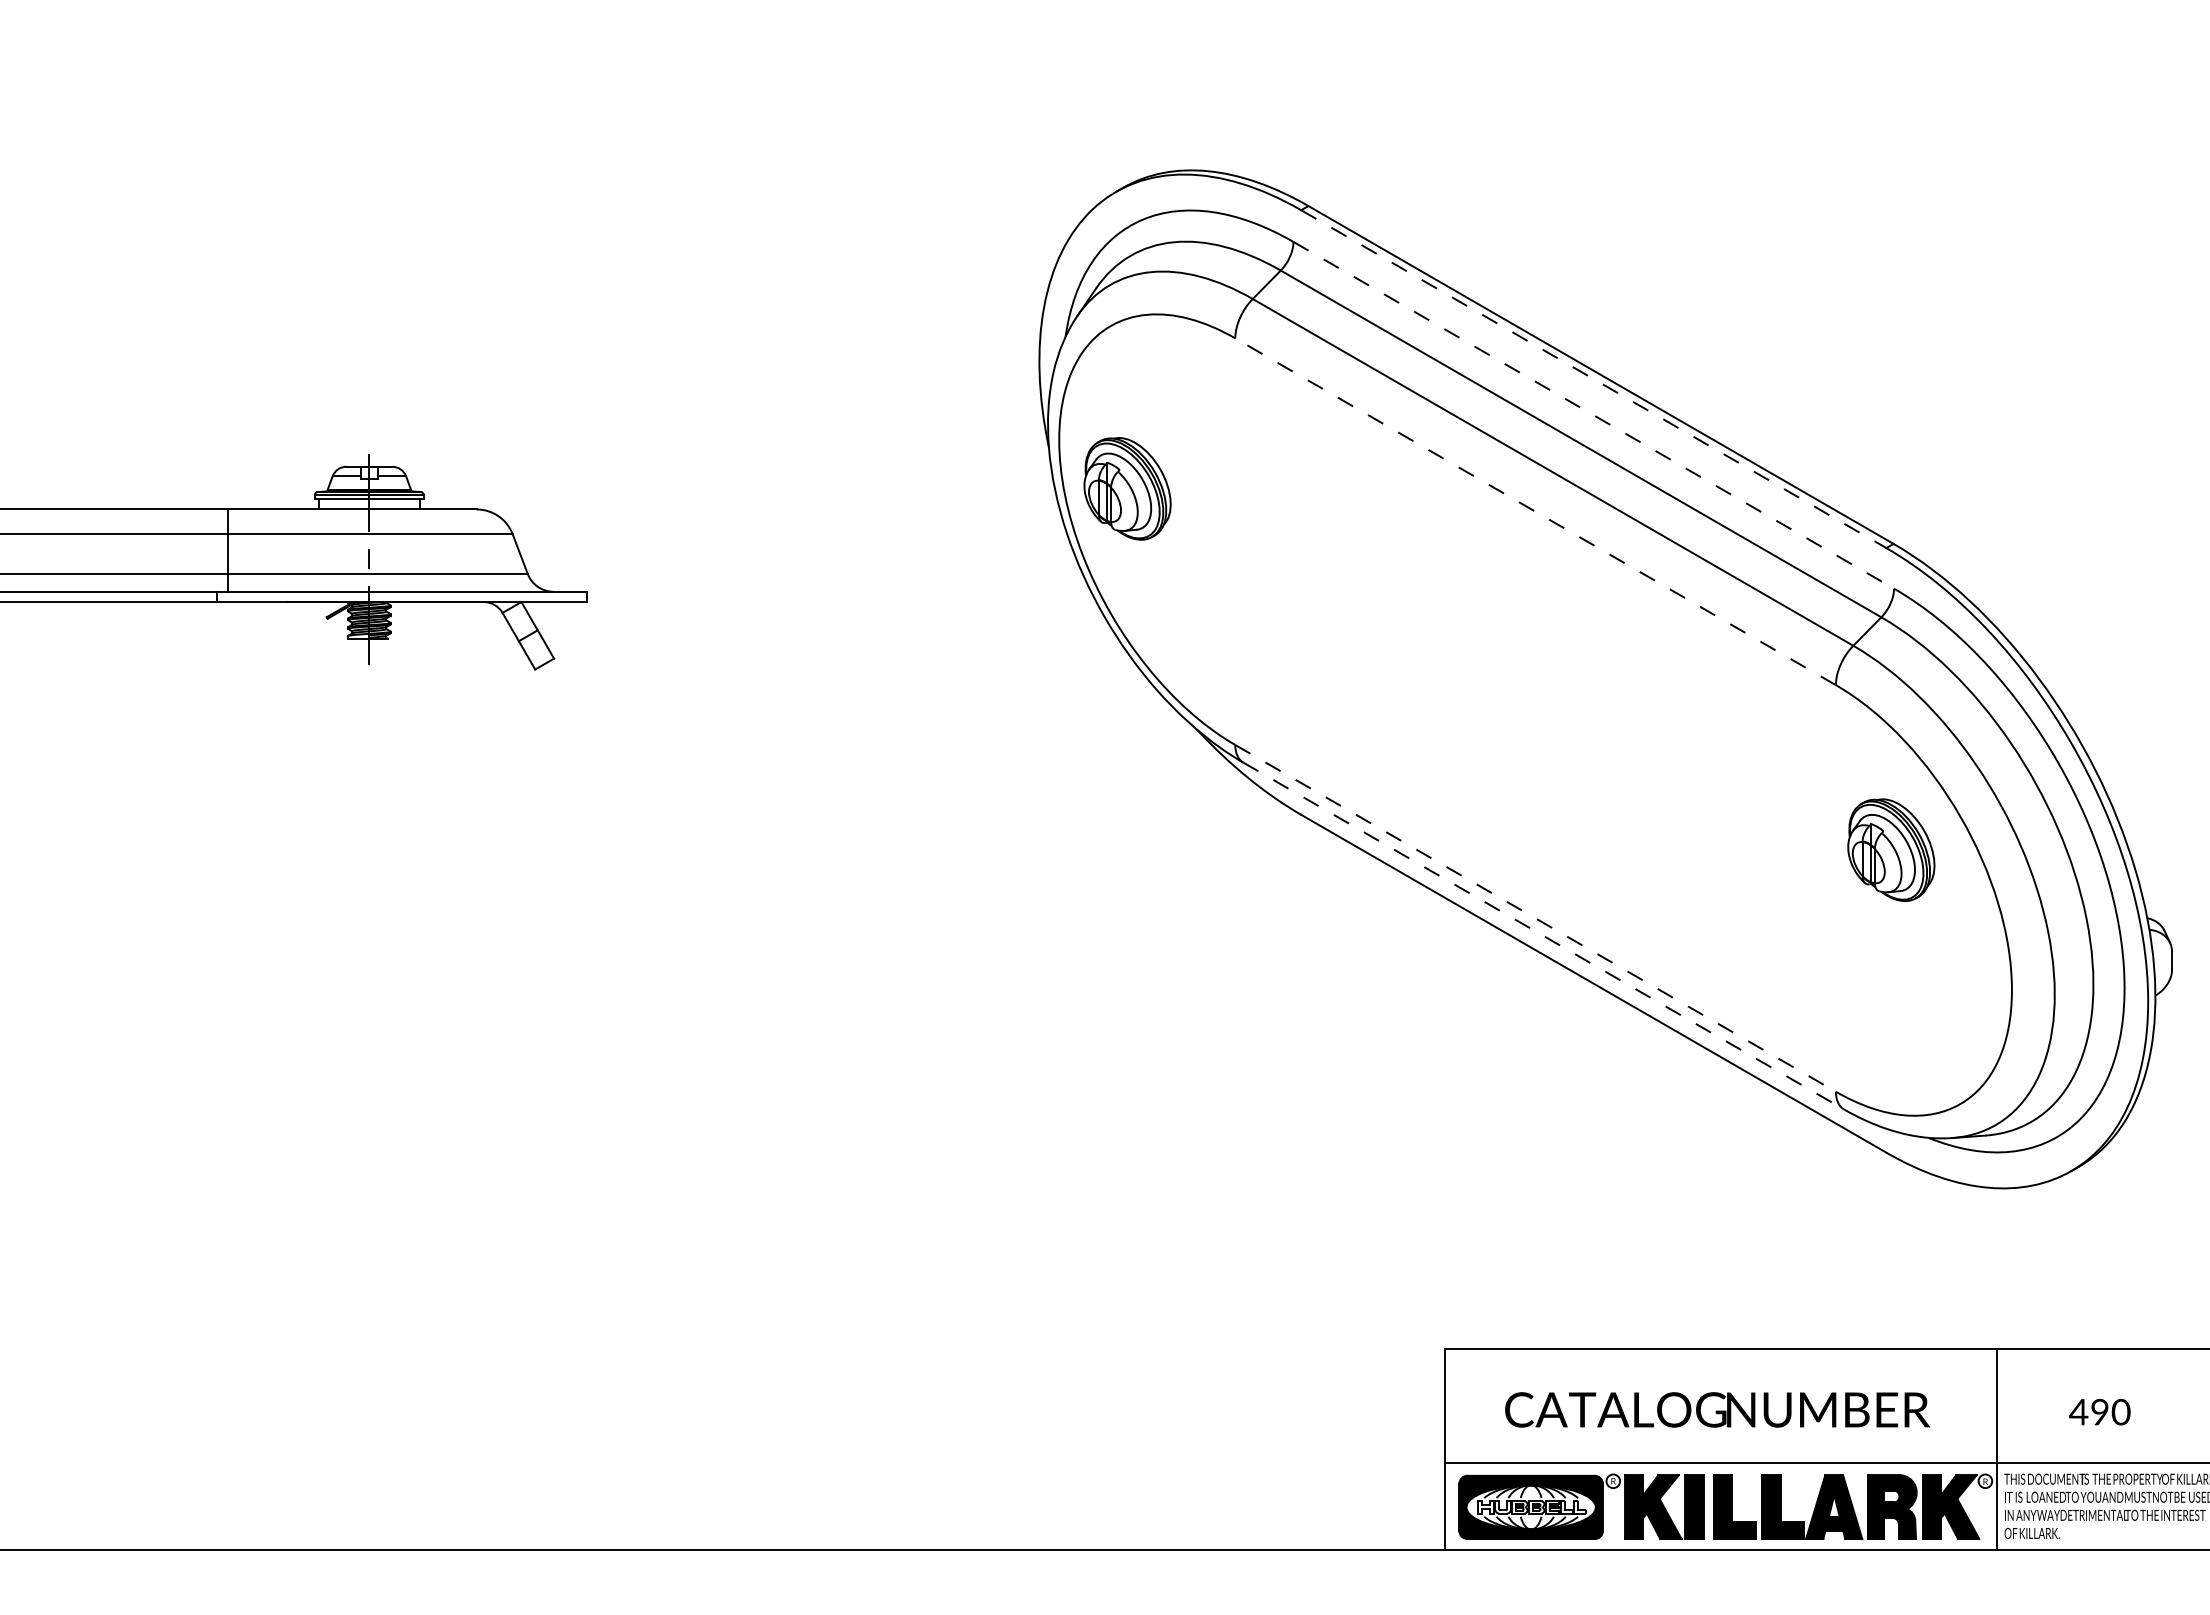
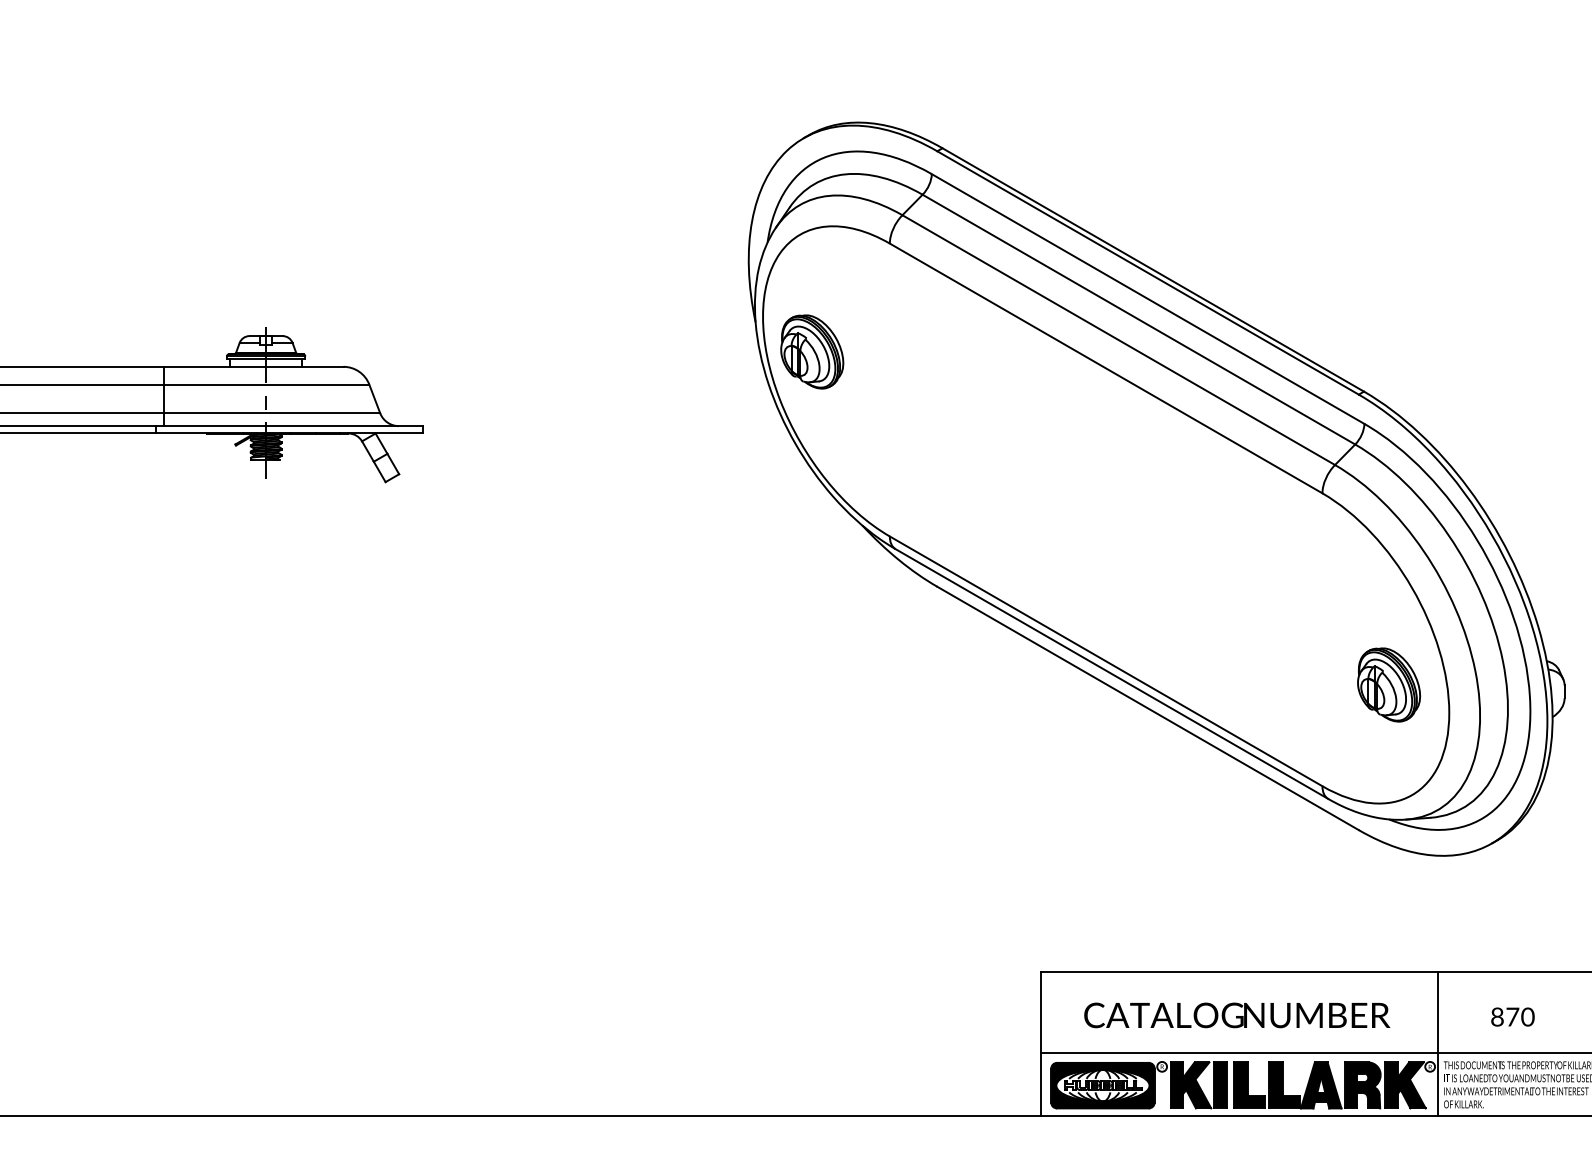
line: (1593, 379) -> (1147, 273), dashed -> solid
line: (1593, 415) -> (1147, 299), dashed -> solid
line: (1535, 511) -> (1106, 368), dashed -> solid
part: (1891, 849) -> (1389, 684), moved
line: (1535, 918) -> (1106, 661), dashed -> solid
line: (1543, 935) -> (1111, 673), dashed -> solid
text: (2088, 1411) -> (1504, 1016), 490 -> 870

